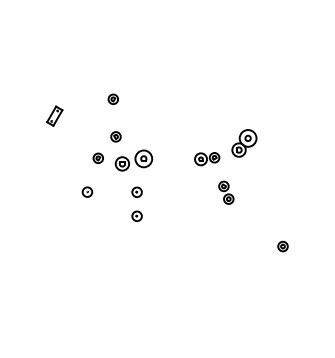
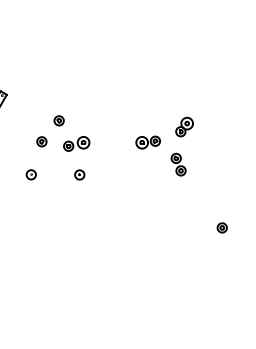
part: (112, 98) -> (55, 83), removed
part: (244, 142) -> (184, 126), size x0.71
part: (133, 160) -> (76, 143), size x0.71
part: (226, 192) -> (178, 164), moved
part: (136, 215) -> (79, 197), removed

